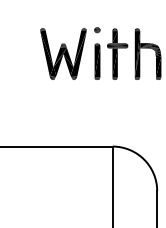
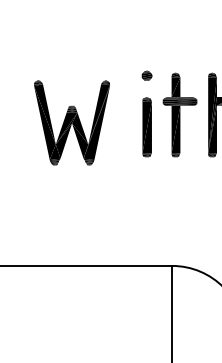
part: (63, 53) -> (72, 122), moved

